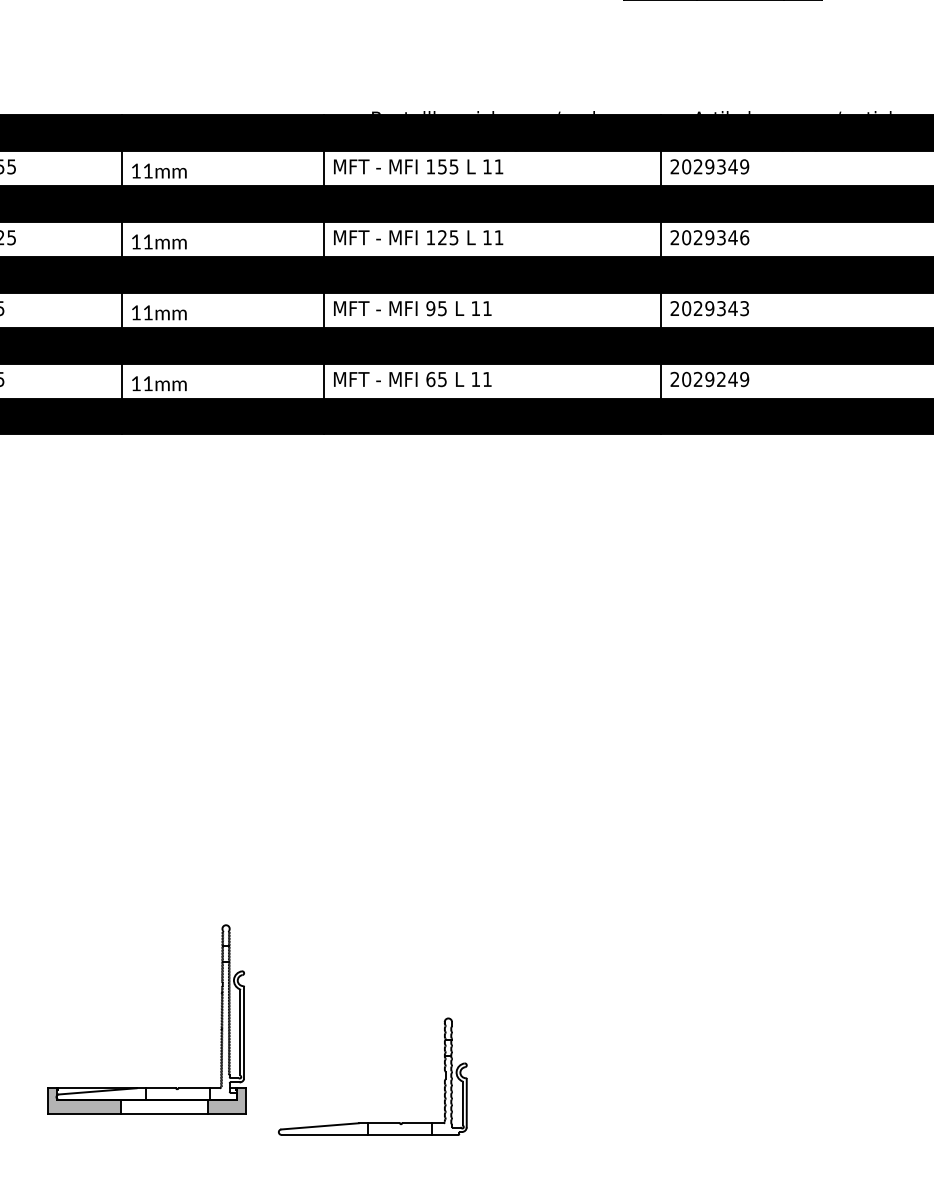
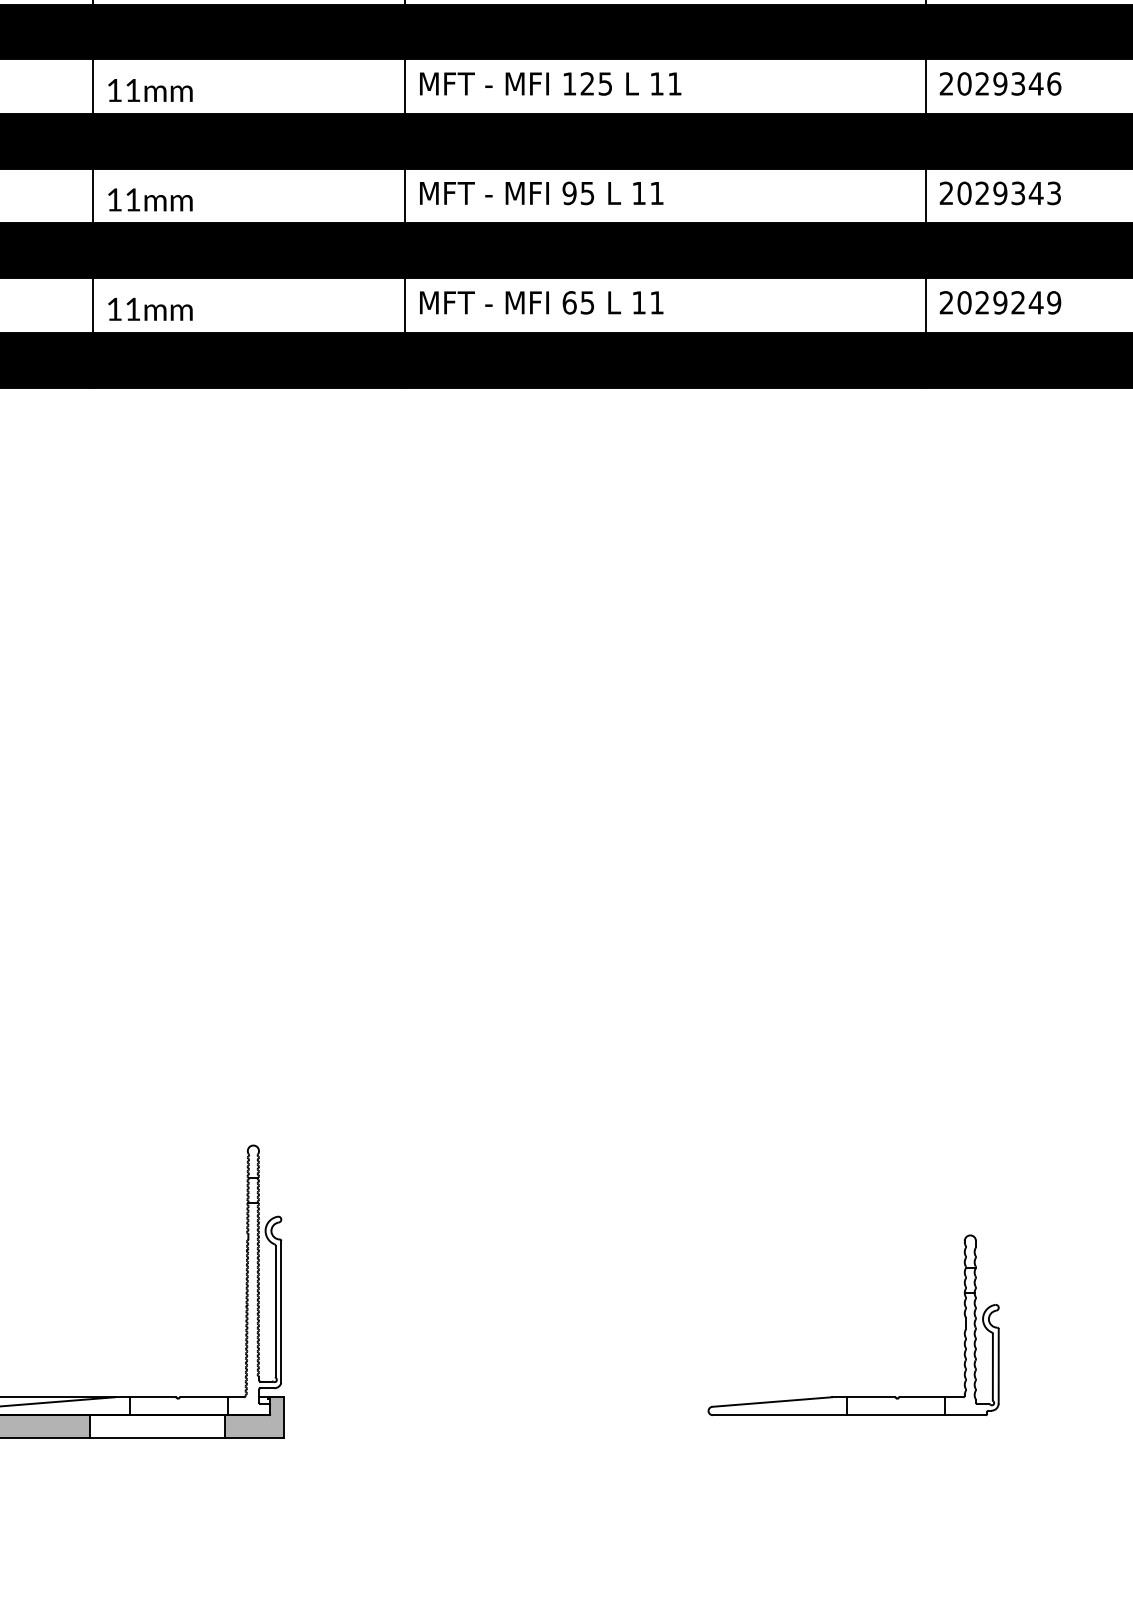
part: (372, 1122) -> (853, 1396), moved

